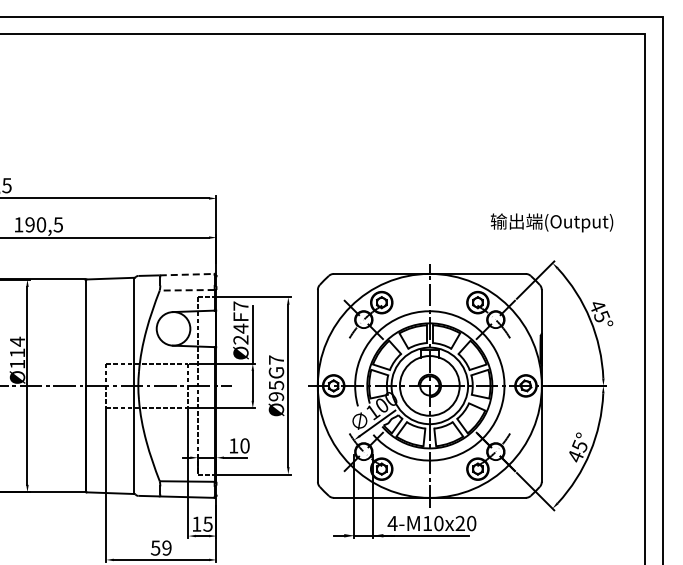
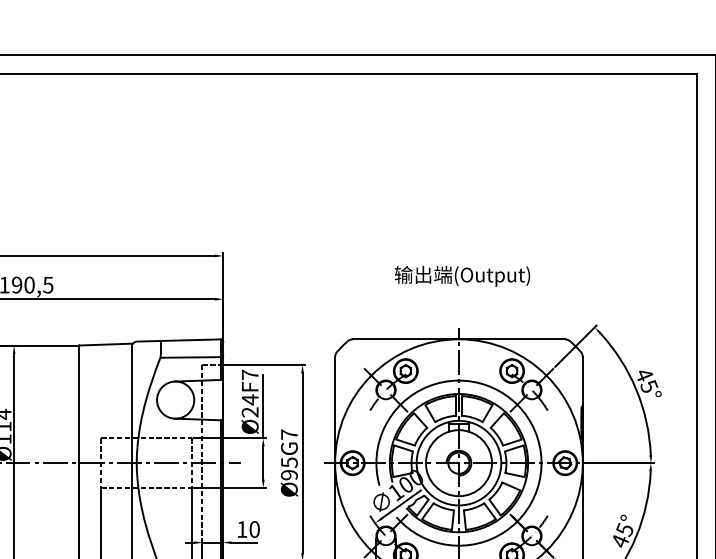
text: (551, 222) -> (461, 275), moved
line: (187, 274) -> (191, 340), dashed -> solid
line: (185, 290) -> (188, 357), dashed -> solid

